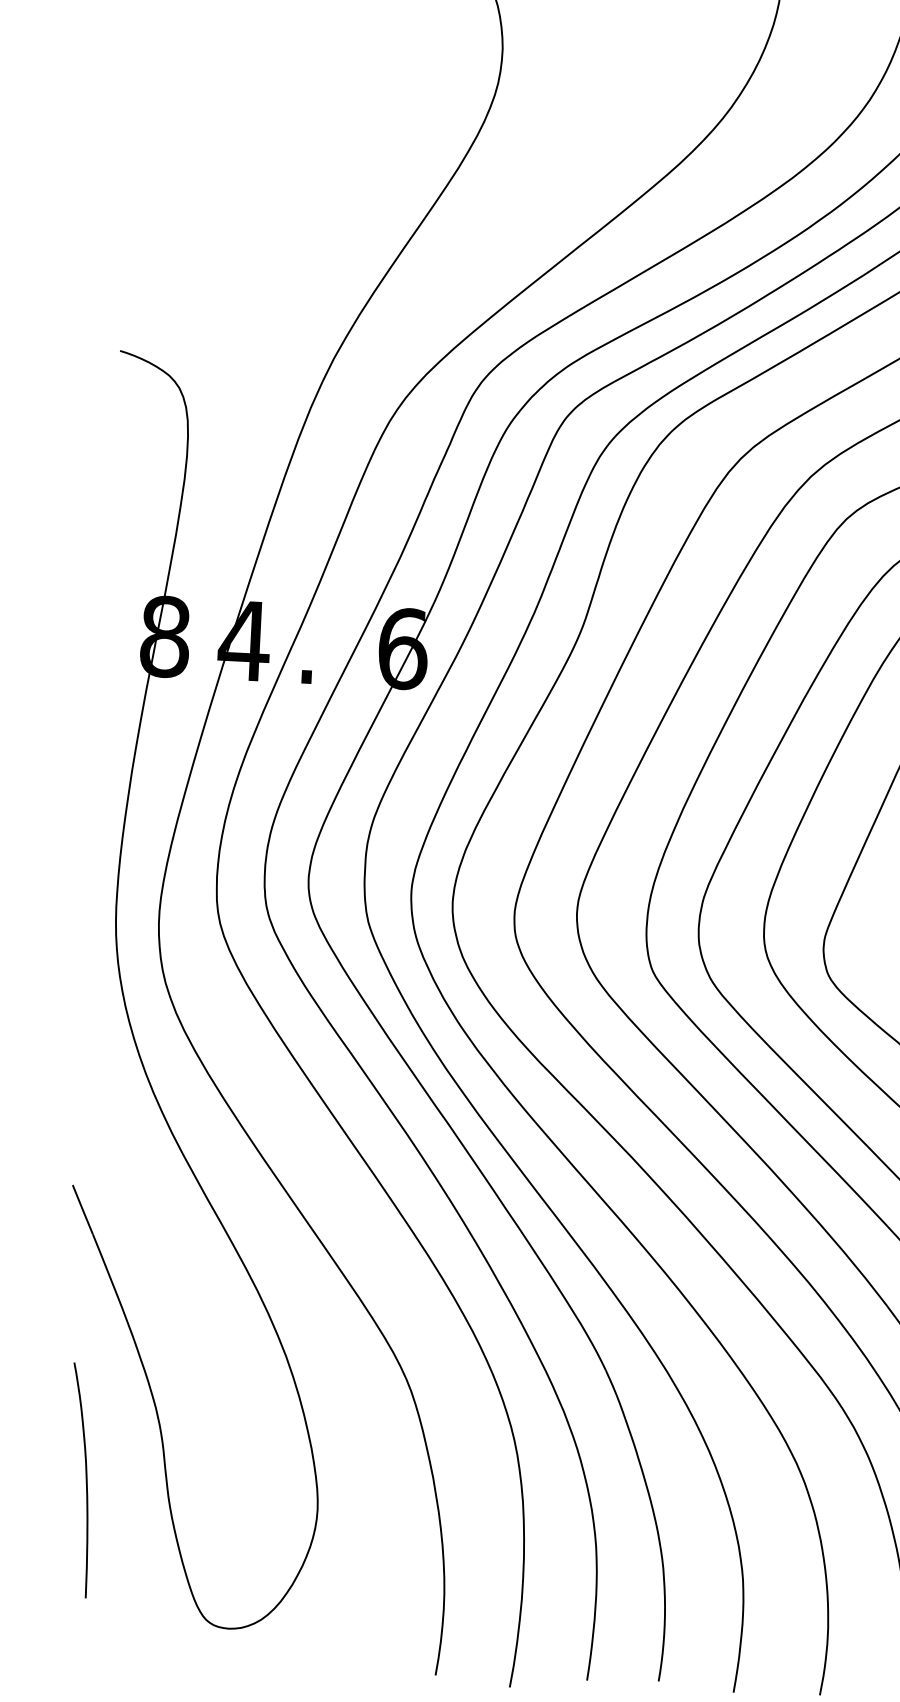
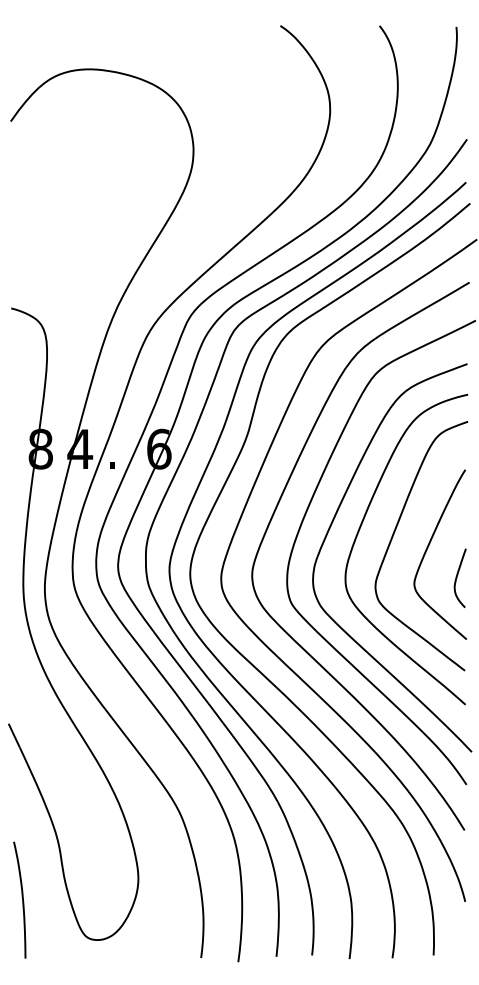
curve: (83, 1475) -> (21, 897), moved

